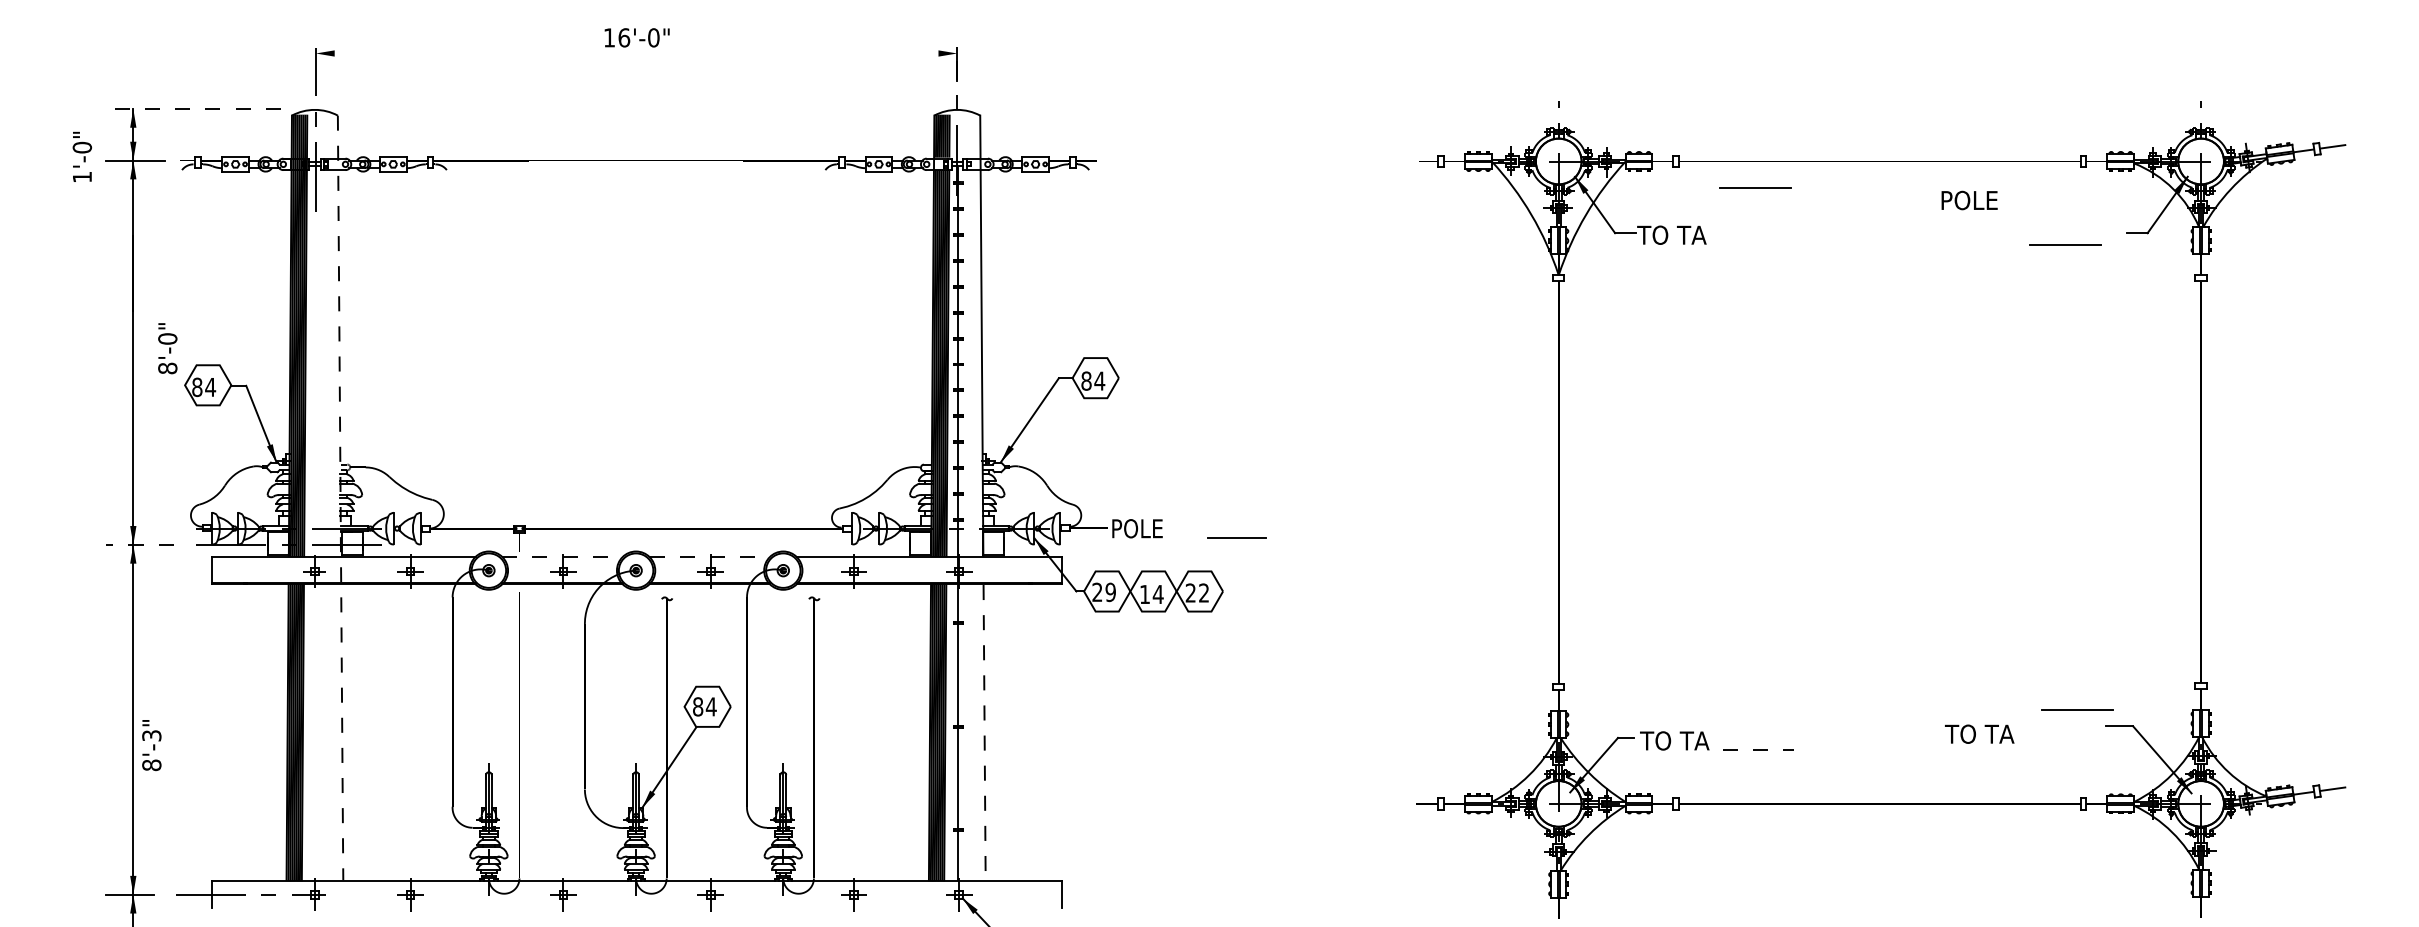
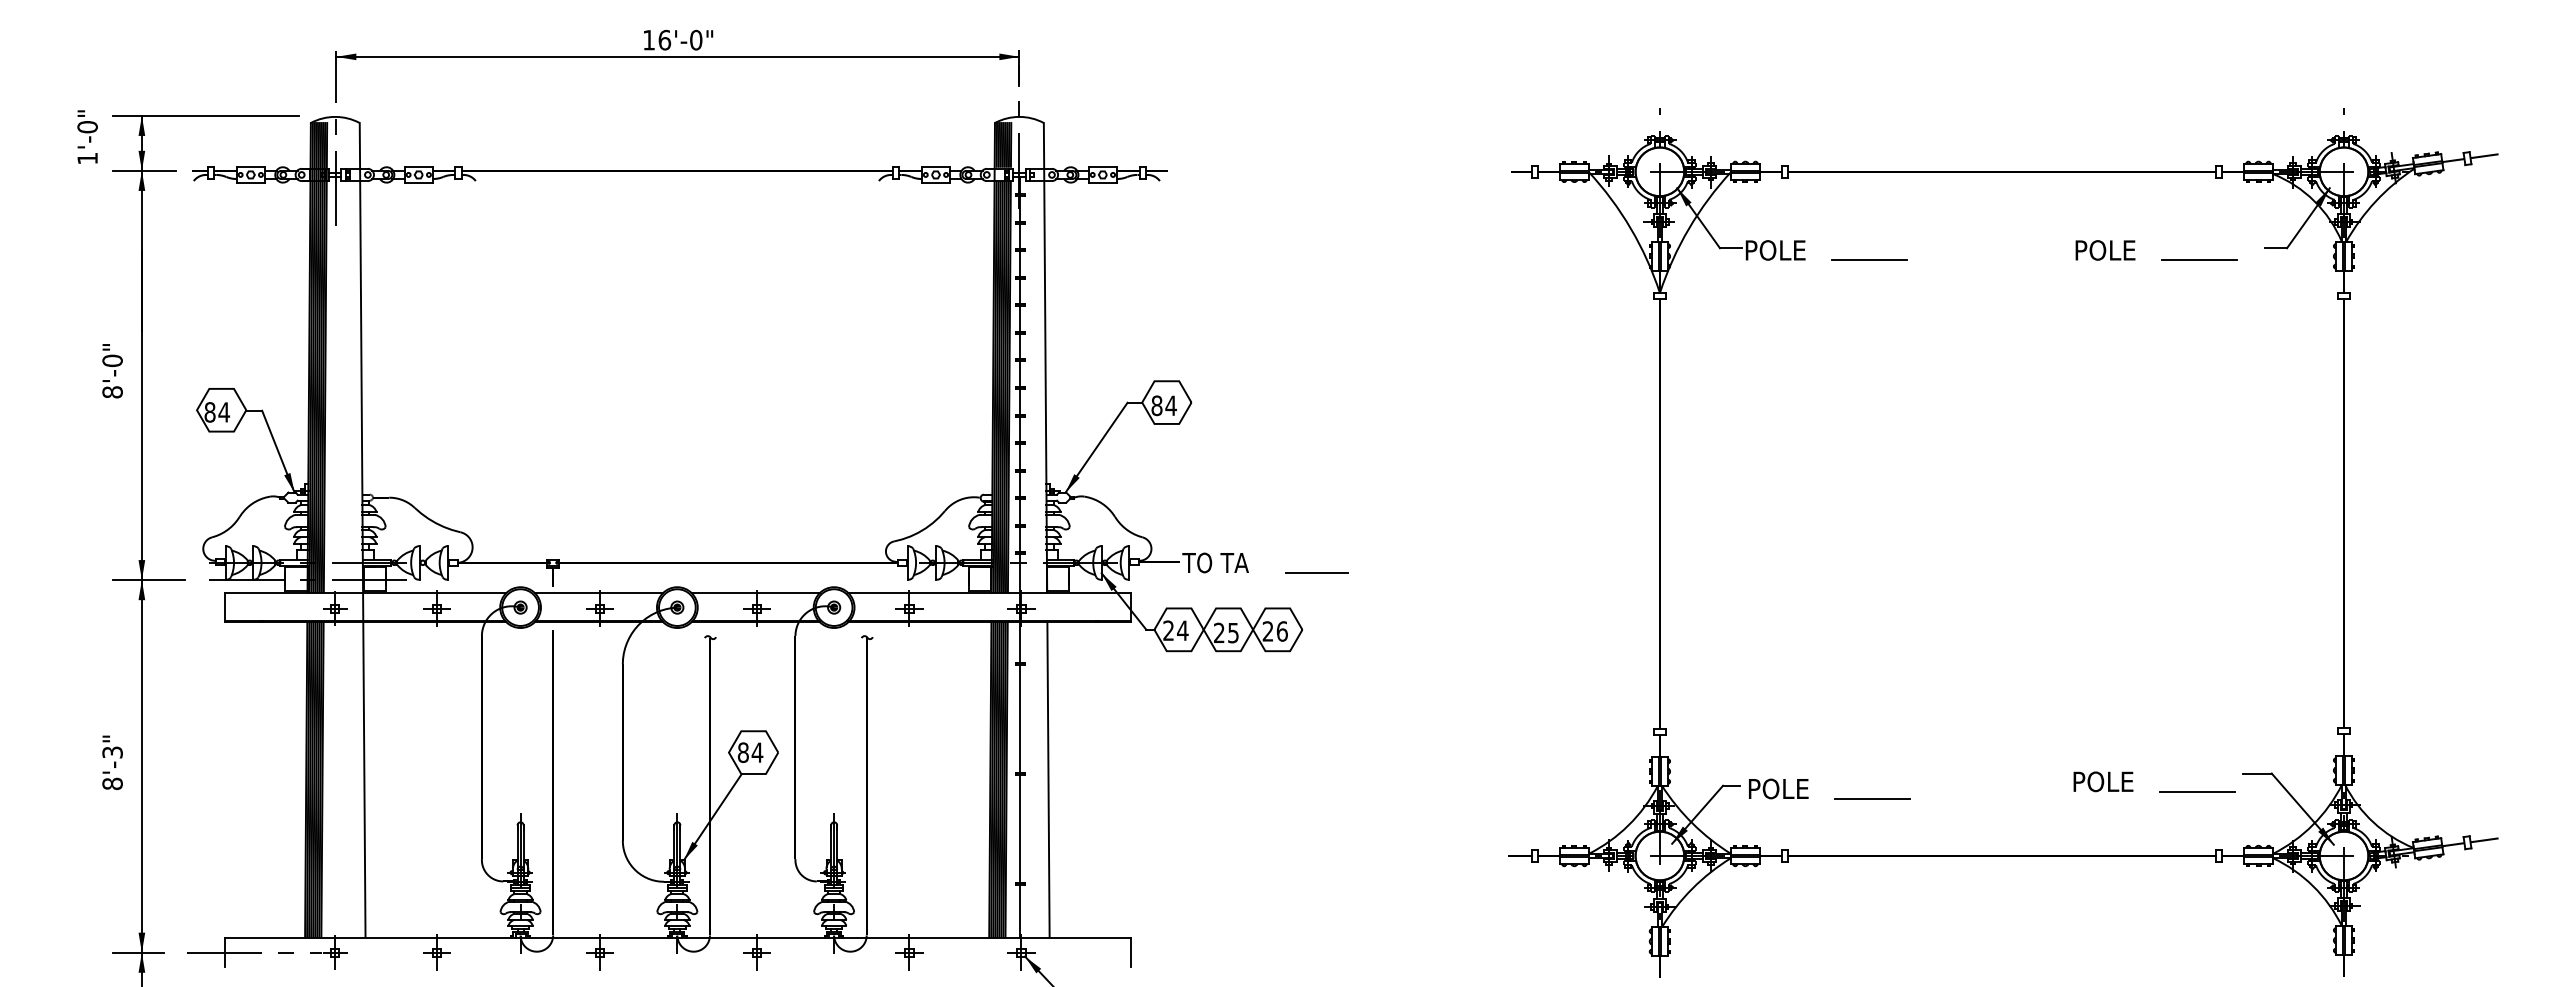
line: (636, 53) -> (677, 56), added
line: (193, 108) -> (205, 115), dashed -> solid
text: (82, 156) -> (87, 136), moved
line: (1755, 187) -> (1869, 259), moved
text: (1969, 200) -> (2105, 250), moved
text: (1671, 235) -> (1780, 250), TO TA -> POLE
text: (167, 348) -> (112, 371), moved
line: (340, 498) -> (362, 530), dashed -> solid
text: (1141, 528) -> (1215, 562), POLE -> TO TA
line: (139, 545) -> (148, 580), dashed -> solid
line: (562, 557) -> (599, 593), dashed -> solid
line: (710, 557) -> (756, 593), dashed -> solid
text: (1110, 592) -> (1182, 630), 29 -> 24
text: (1203, 593) -> (1281, 631), 22 -> 26
text: (1151, 594) -> (1226, 632), 14 -> 25
line: (2077, 709) -> (2197, 791), moved
line: (984, 732) -> (1048, 780), dashed -> solid
text: (1979, 733) -> (2108, 781), TO TA -> POLE
text: (1674, 740) -> (1783, 788), TO TA -> POLE
text: (151, 745) -> (112, 762), moved
line: (1758, 750) -> (1872, 799), dashed -> solid

